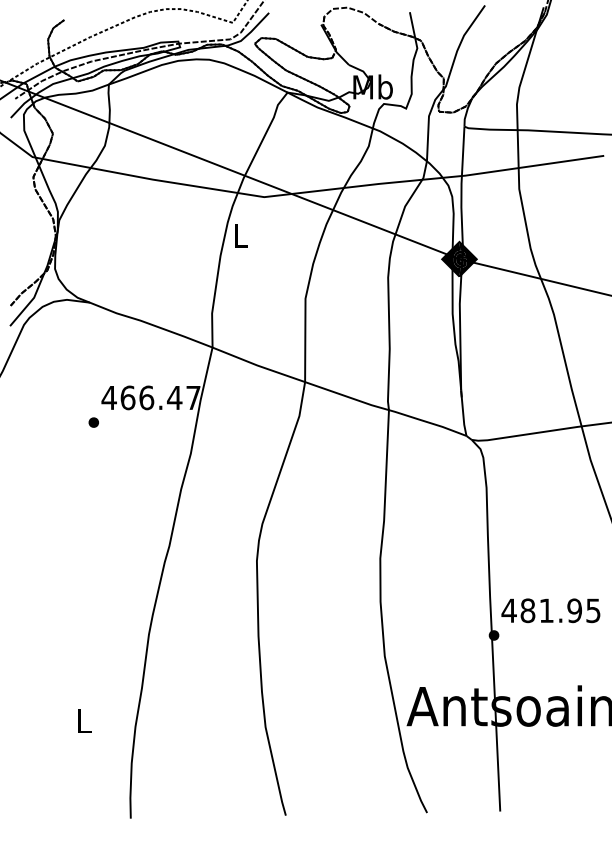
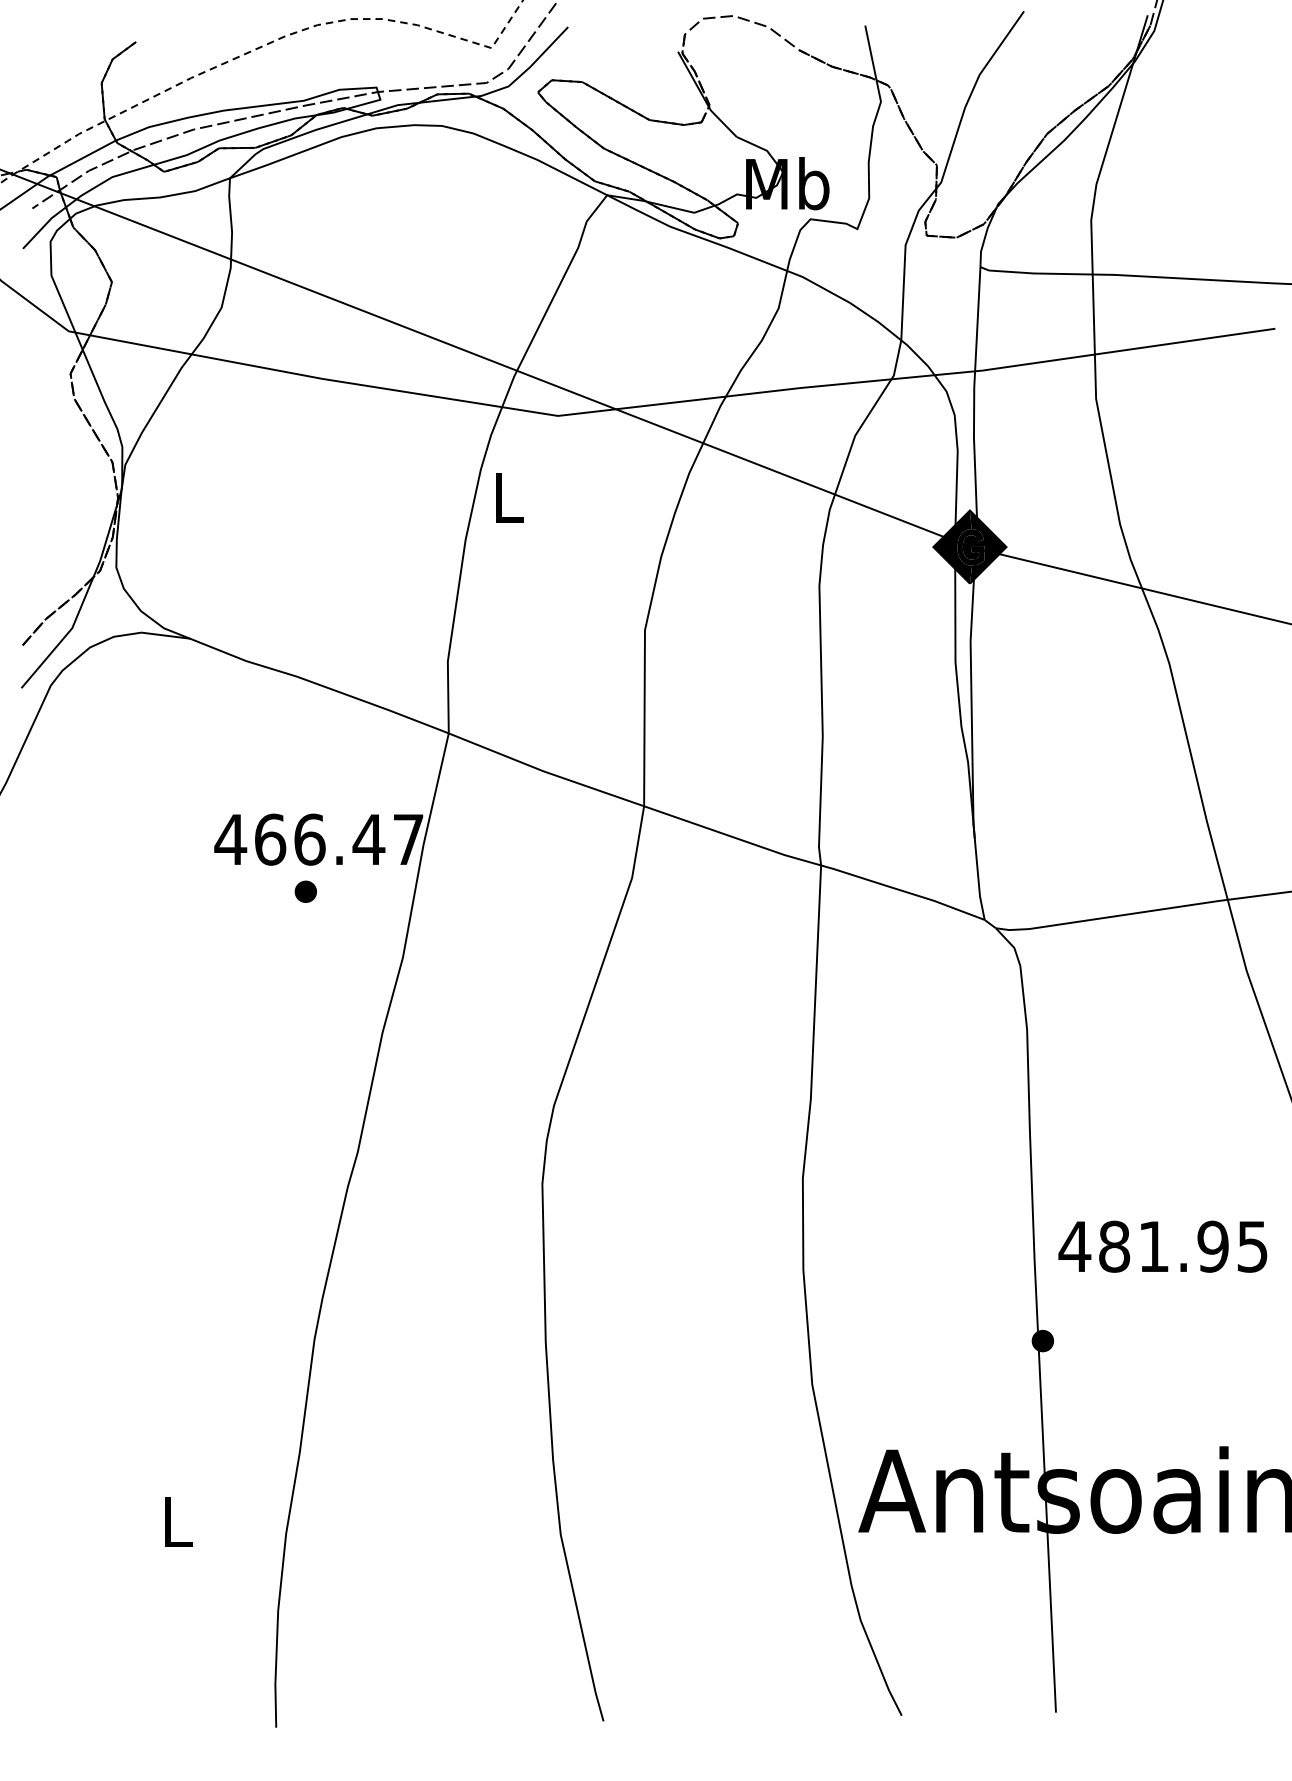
part: (93, 422) -> (305, 891), moved
text: (550, 610) -> (1162, 1246), moved

